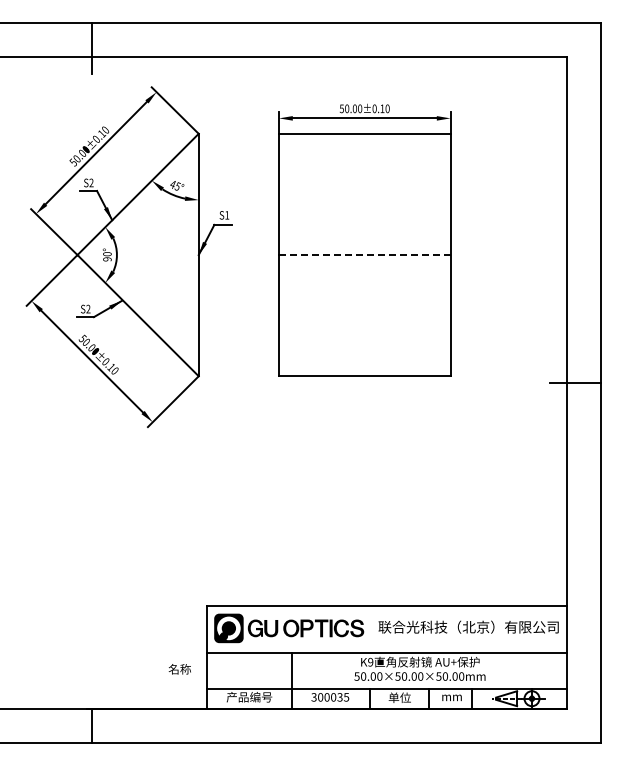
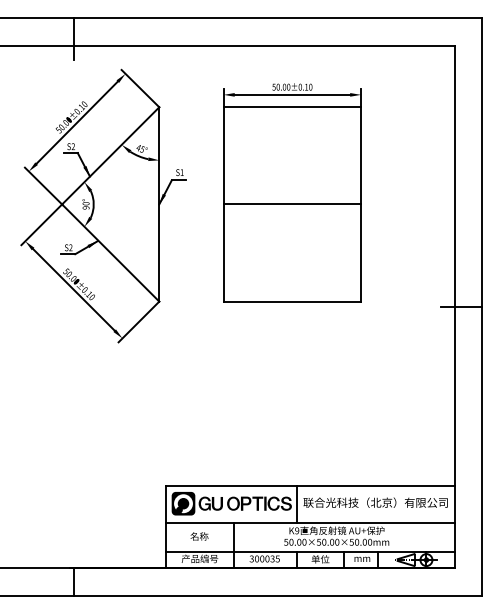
line: (364, 255) -> (292, 204), dashed -> solid
line: (370, 628) -> (296, 503), added
text: (179, 669) -> (199, 536), moved

